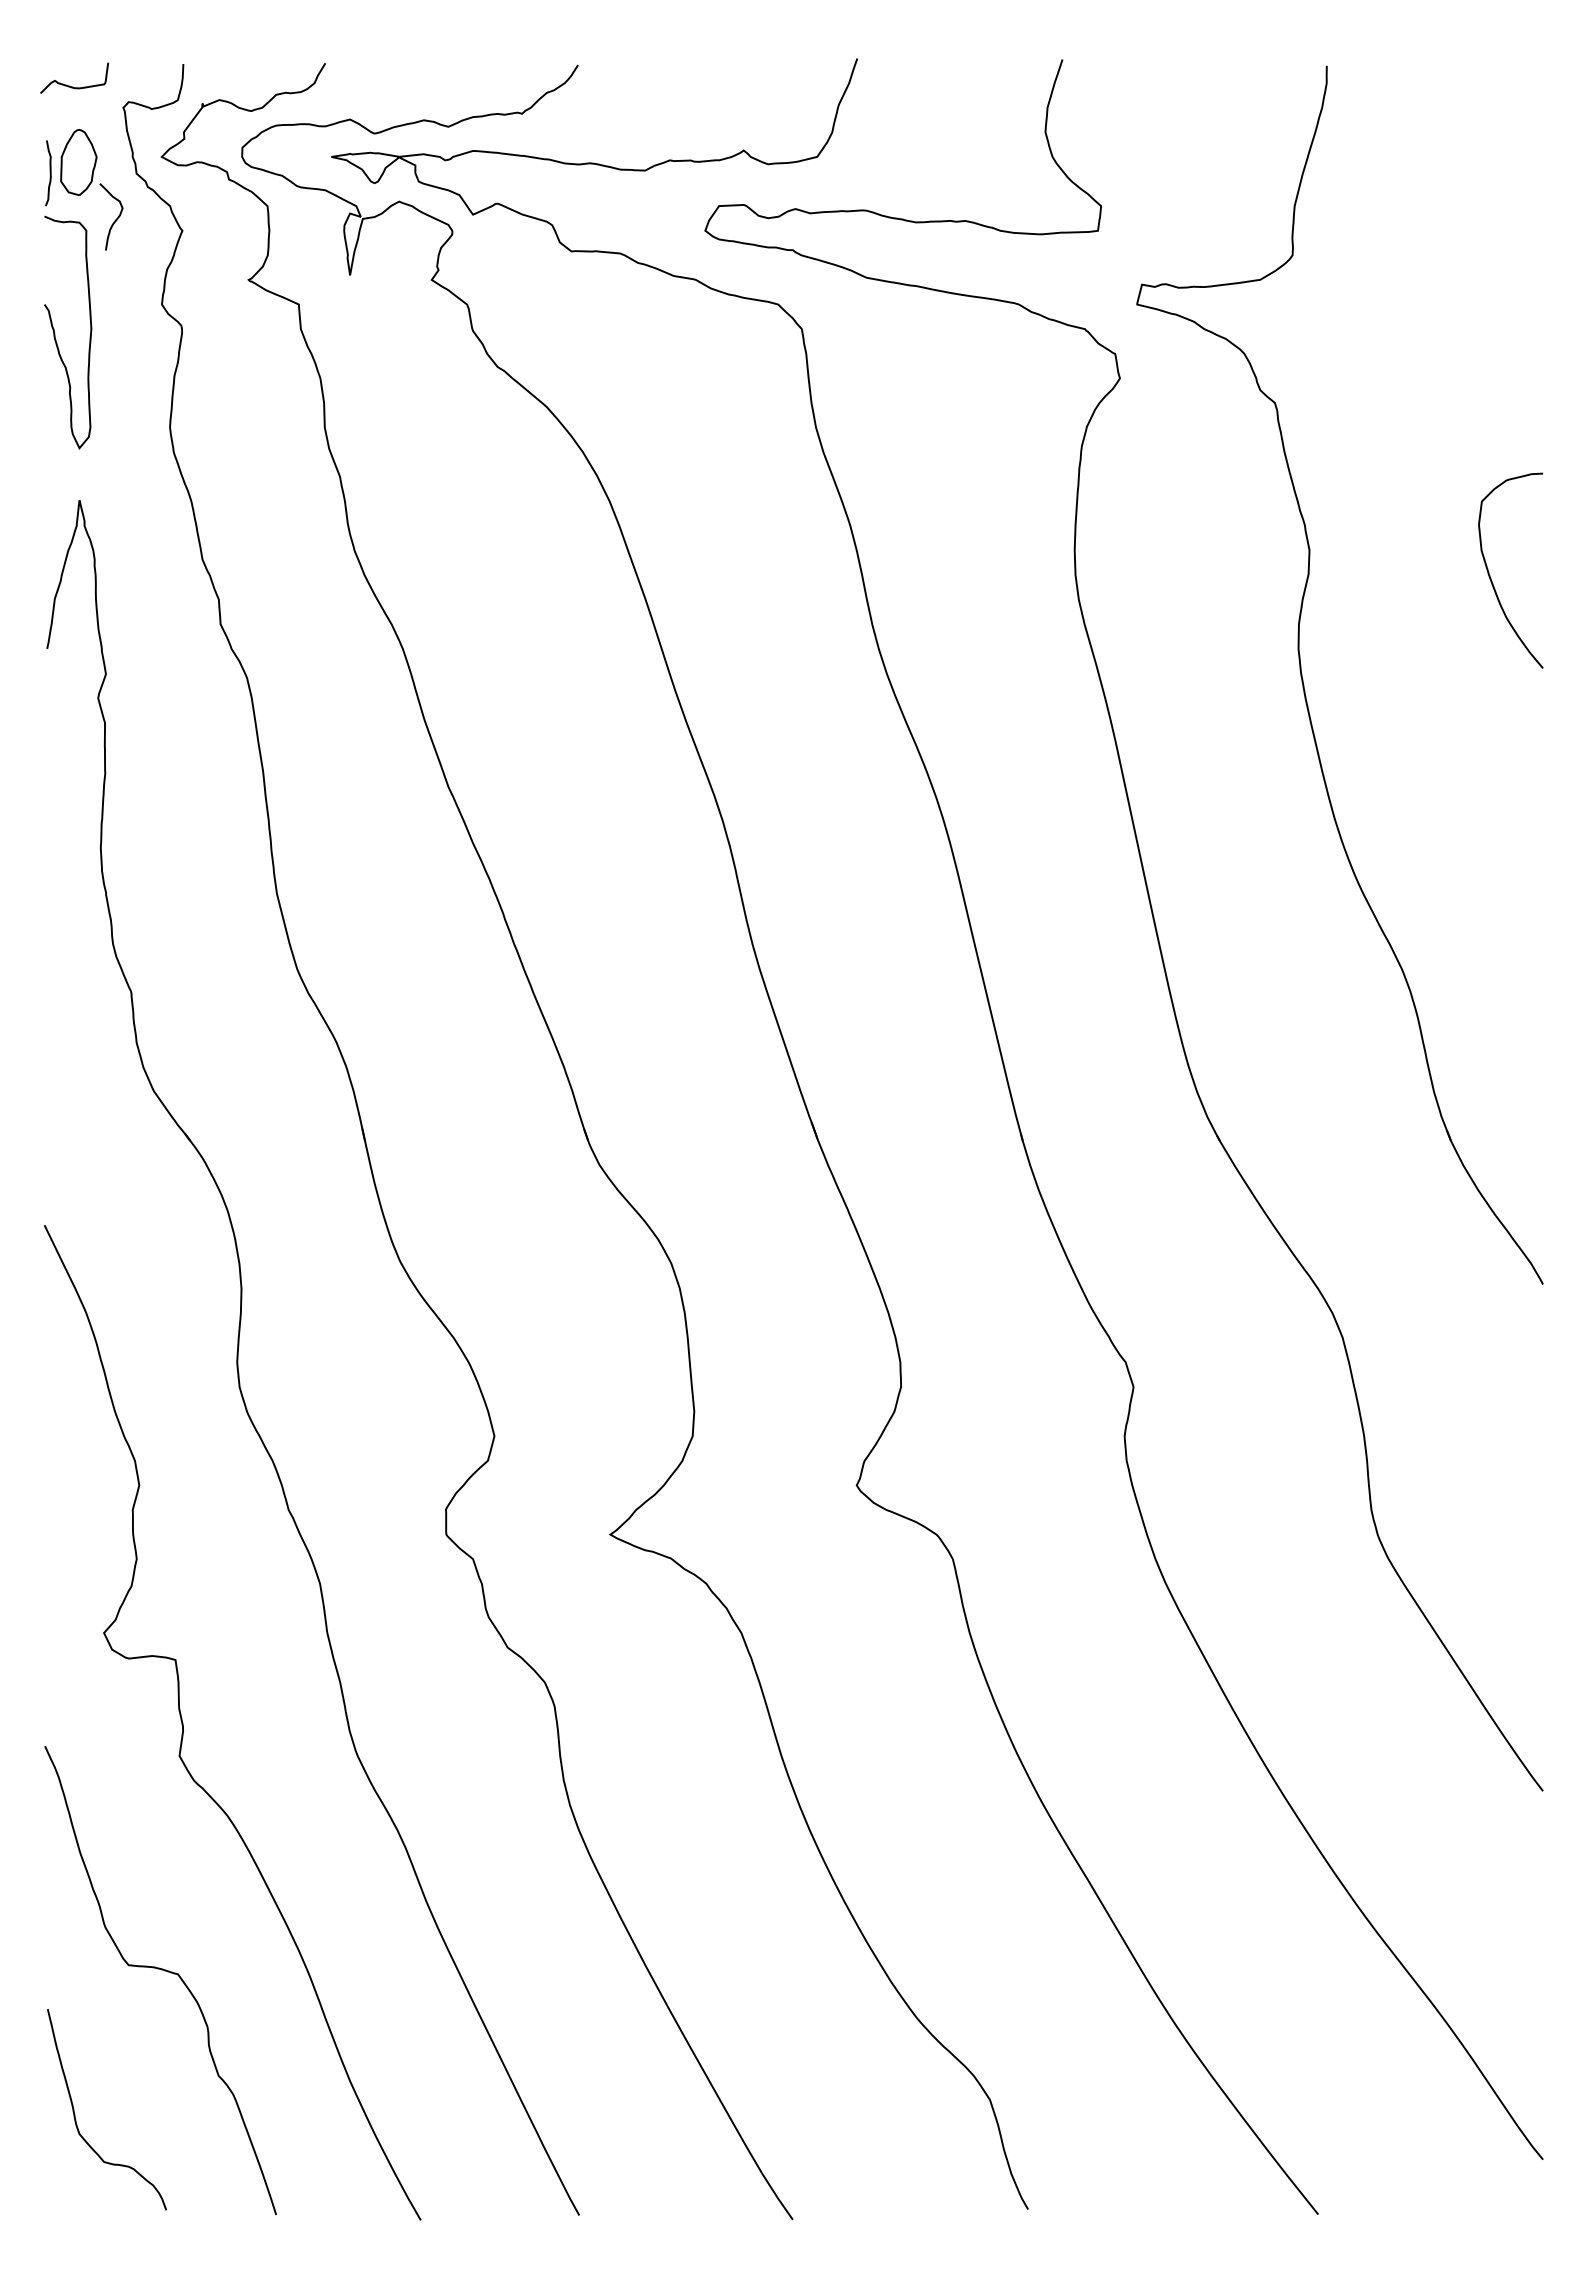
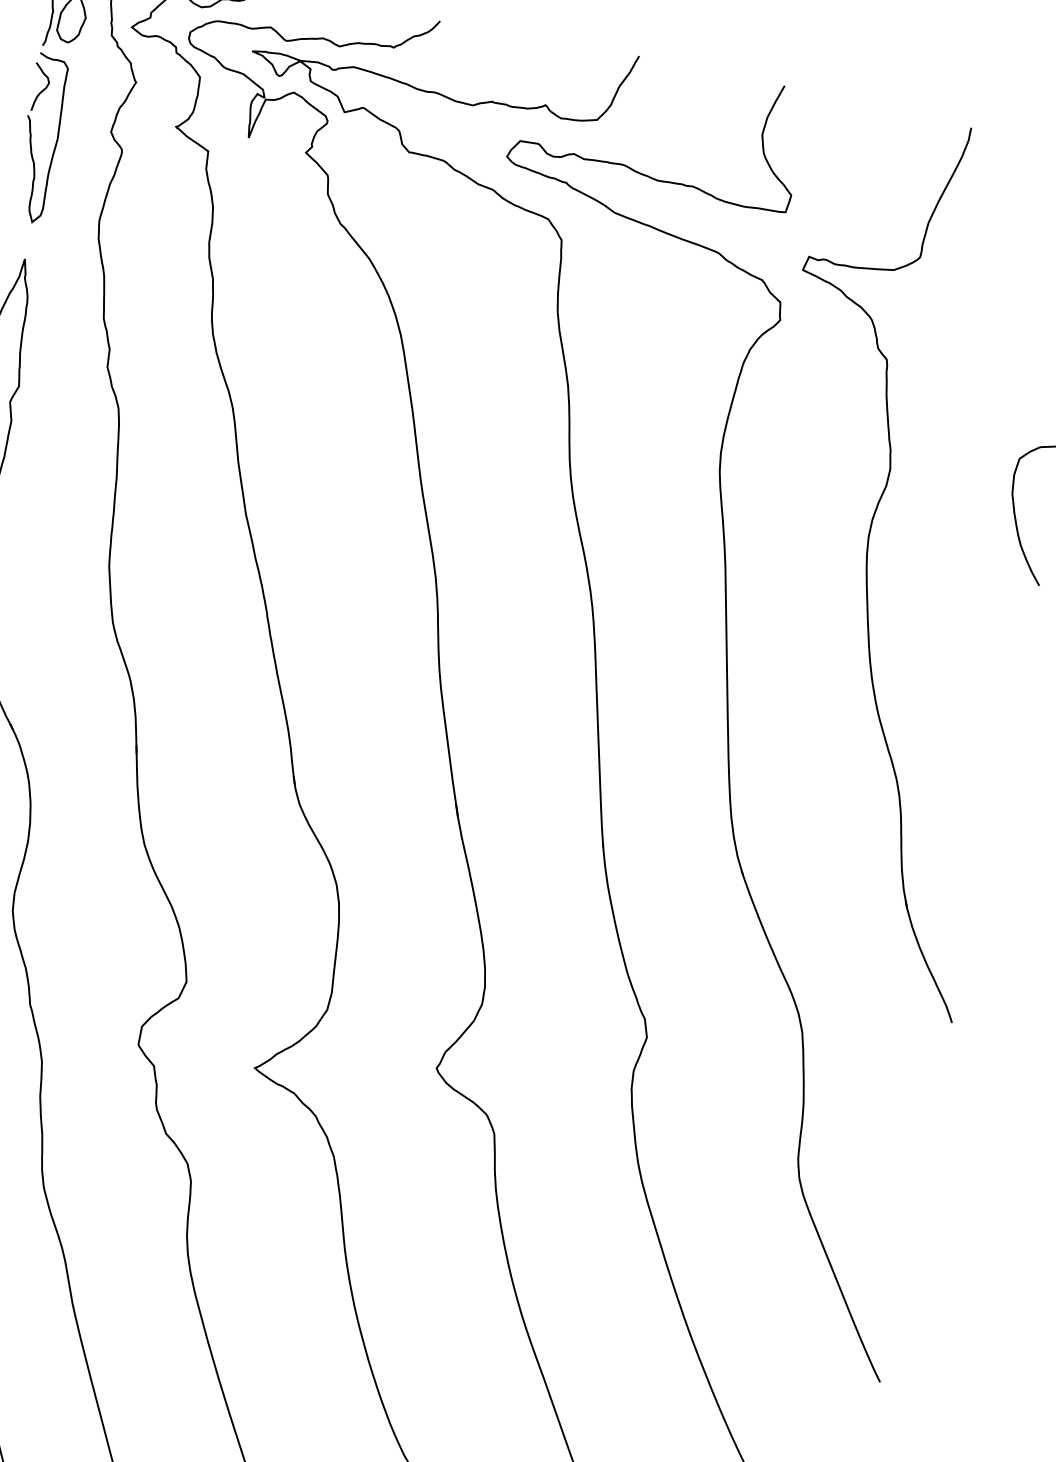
curve: (115, 219) -> (42, 90), moved

